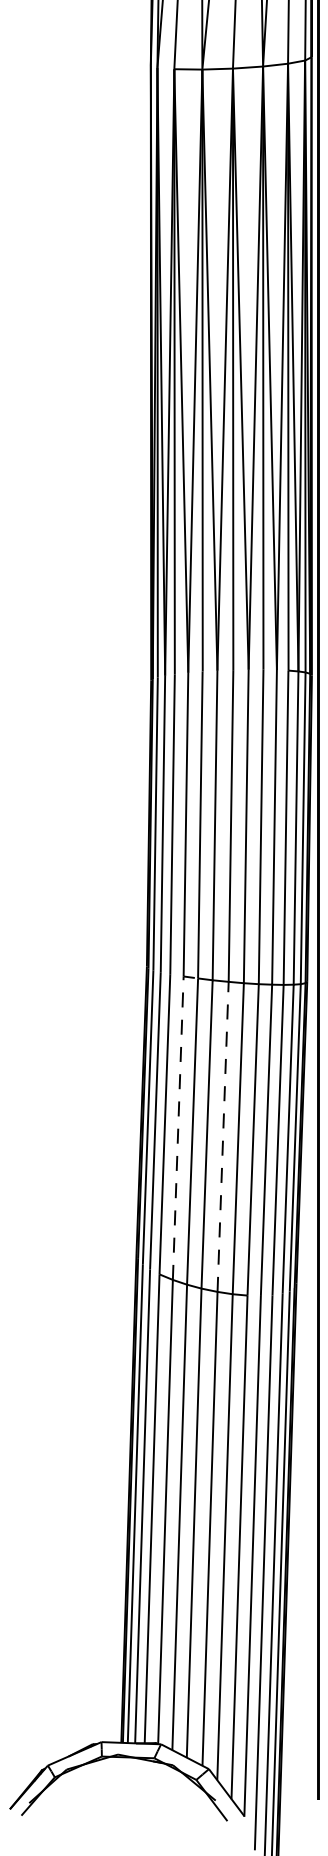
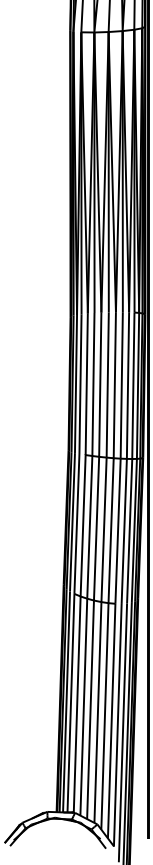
line: (179, 1118) -> (83, 521), dashed -> solid
line: (224, 1136) -> (104, 529), dashed -> solid

